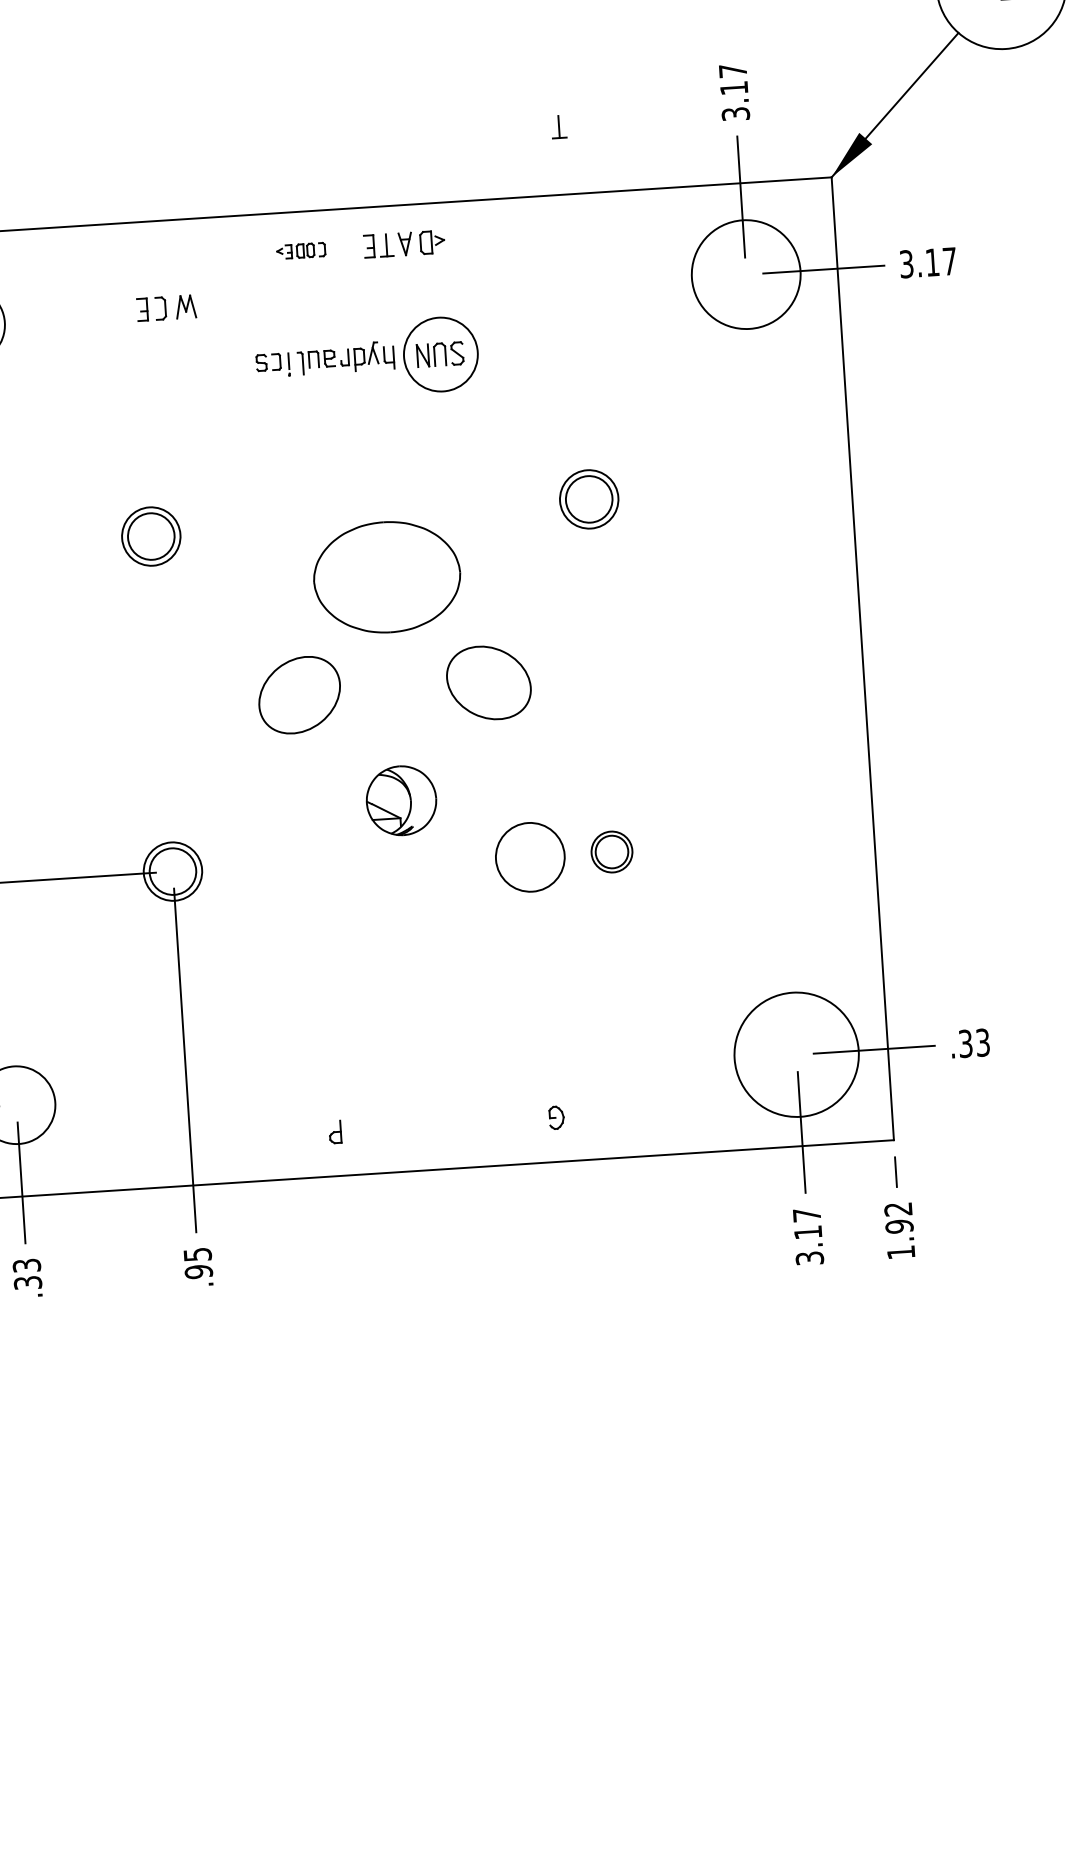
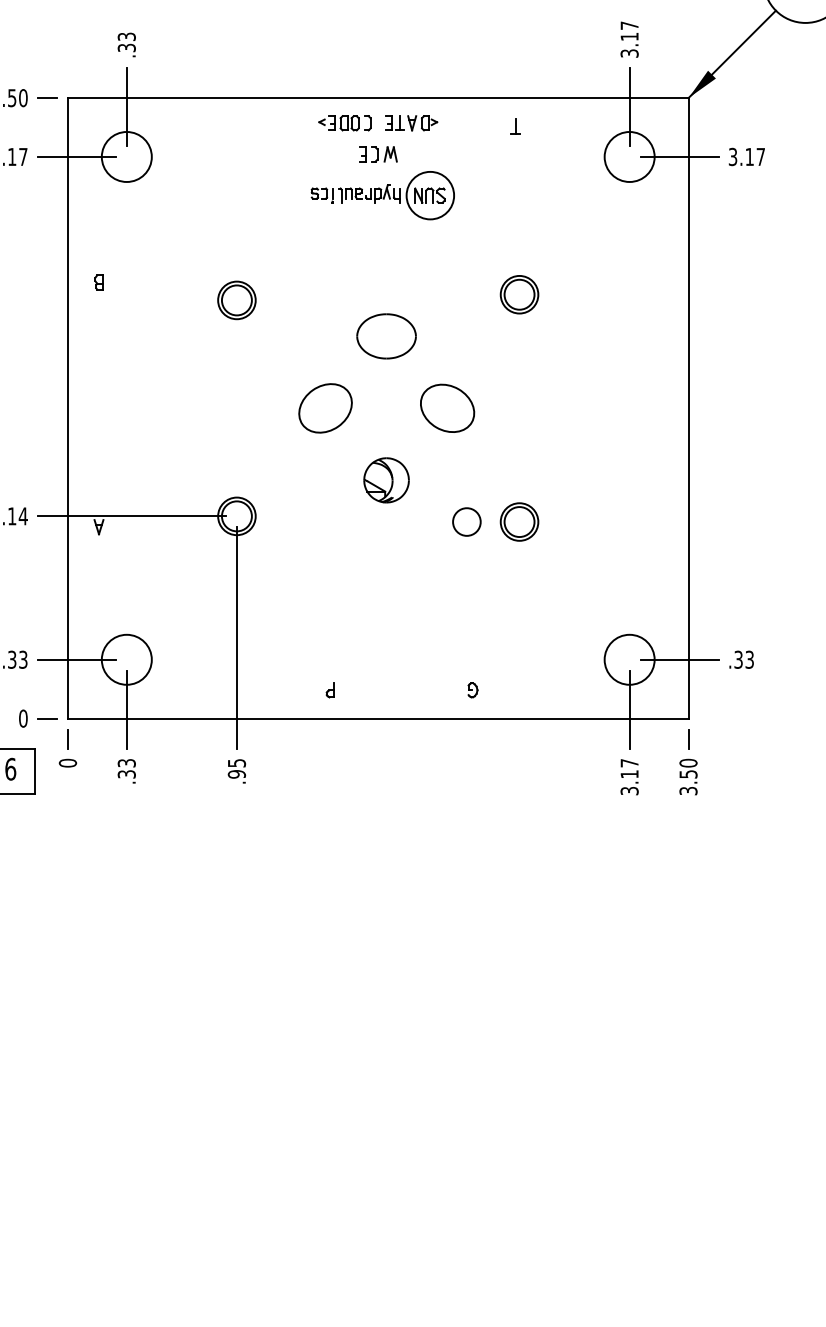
part: (558, 127) -> (515, 126), moved
part: (300, 251) -> (344, 123), size x1.67
circle: (745, 273) -> (629, 156), size x0.71
part: (167, 308) -> (378, 154), moved
part: (386, 577) -> (386, 336), size x0.62
part: (611, 851) -> (519, 521), size x1.43
circle: (529, 856) -> (466, 521), size x0.62
circle: (796, 1054) -> (629, 659), size x0.62
text: (899, 1229) -> (688, 776), 1.92 -> 3.50

